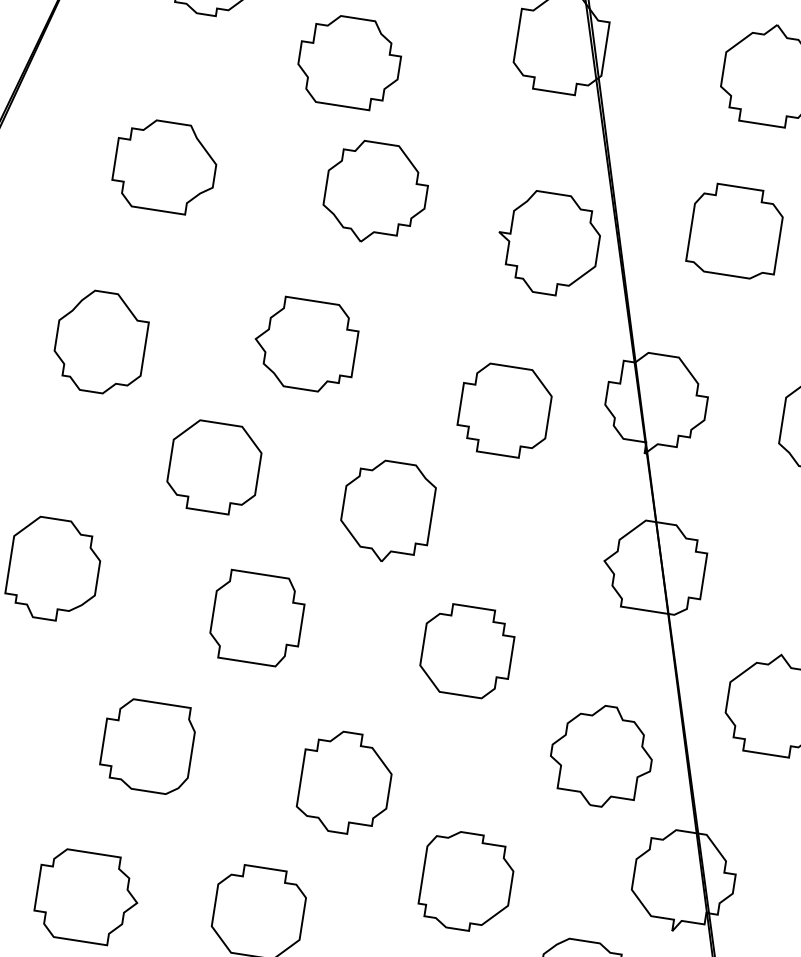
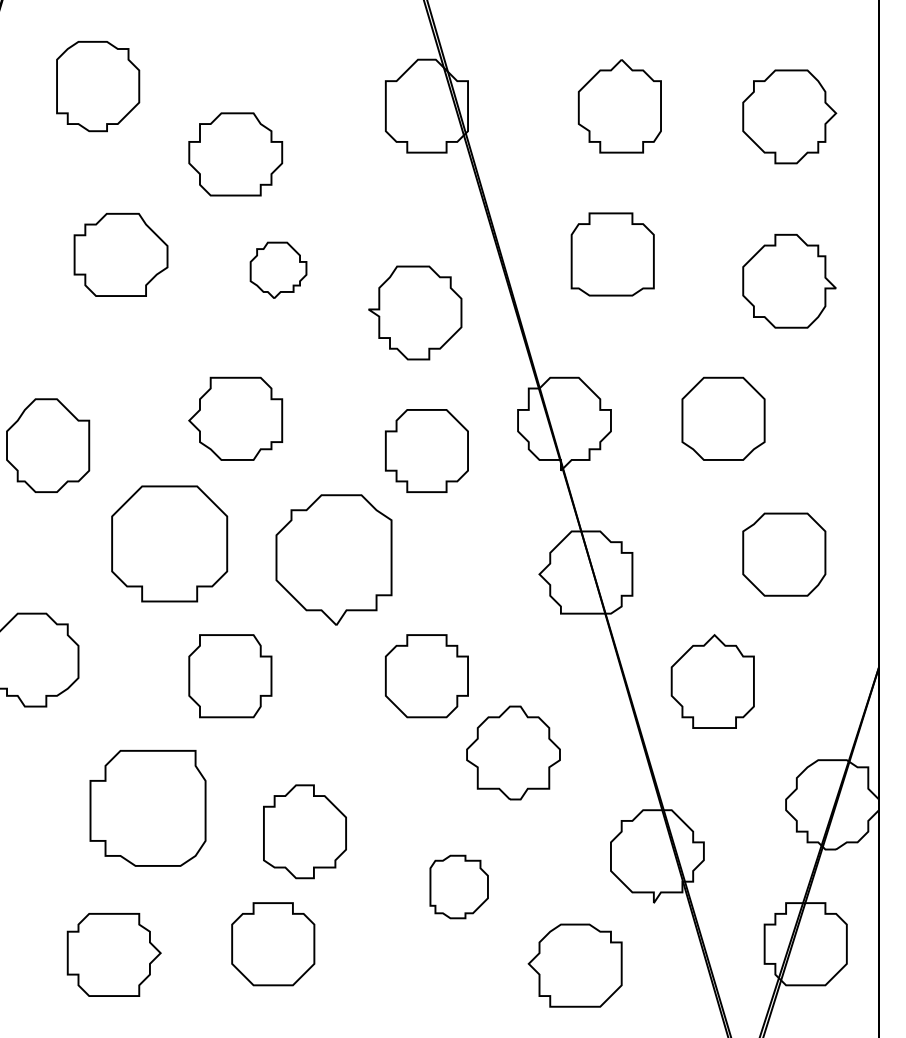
part: (164, 166) -> (120, 254), moved
part: (375, 193) -> (278, 270), size x0.6
part: (548, 243) -> (415, 312), moved
part: (214, 466) -> (169, 543), size x1.4
part: (386, 511) -> (333, 559), size x1.4
part: (148, 746) -> (148, 808), size x1.4
part: (601, 755) -> (513, 752), moved
part: (344, 782) -> (304, 831), moved
part: (467, 881) -> (459, 886), size x0.7

